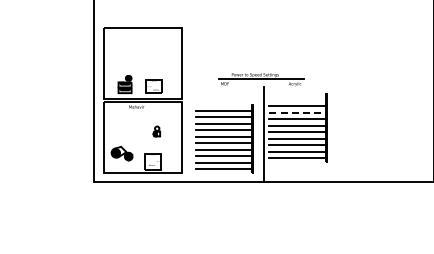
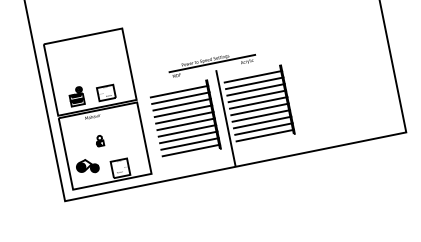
line: (297, 99) -> (252, 76), added
line: (298, 112) -> (256, 89), dashed -> solid
part: (156, 131) -> (99, 141), moved
part: (224, 138) -> (185, 119), moved

